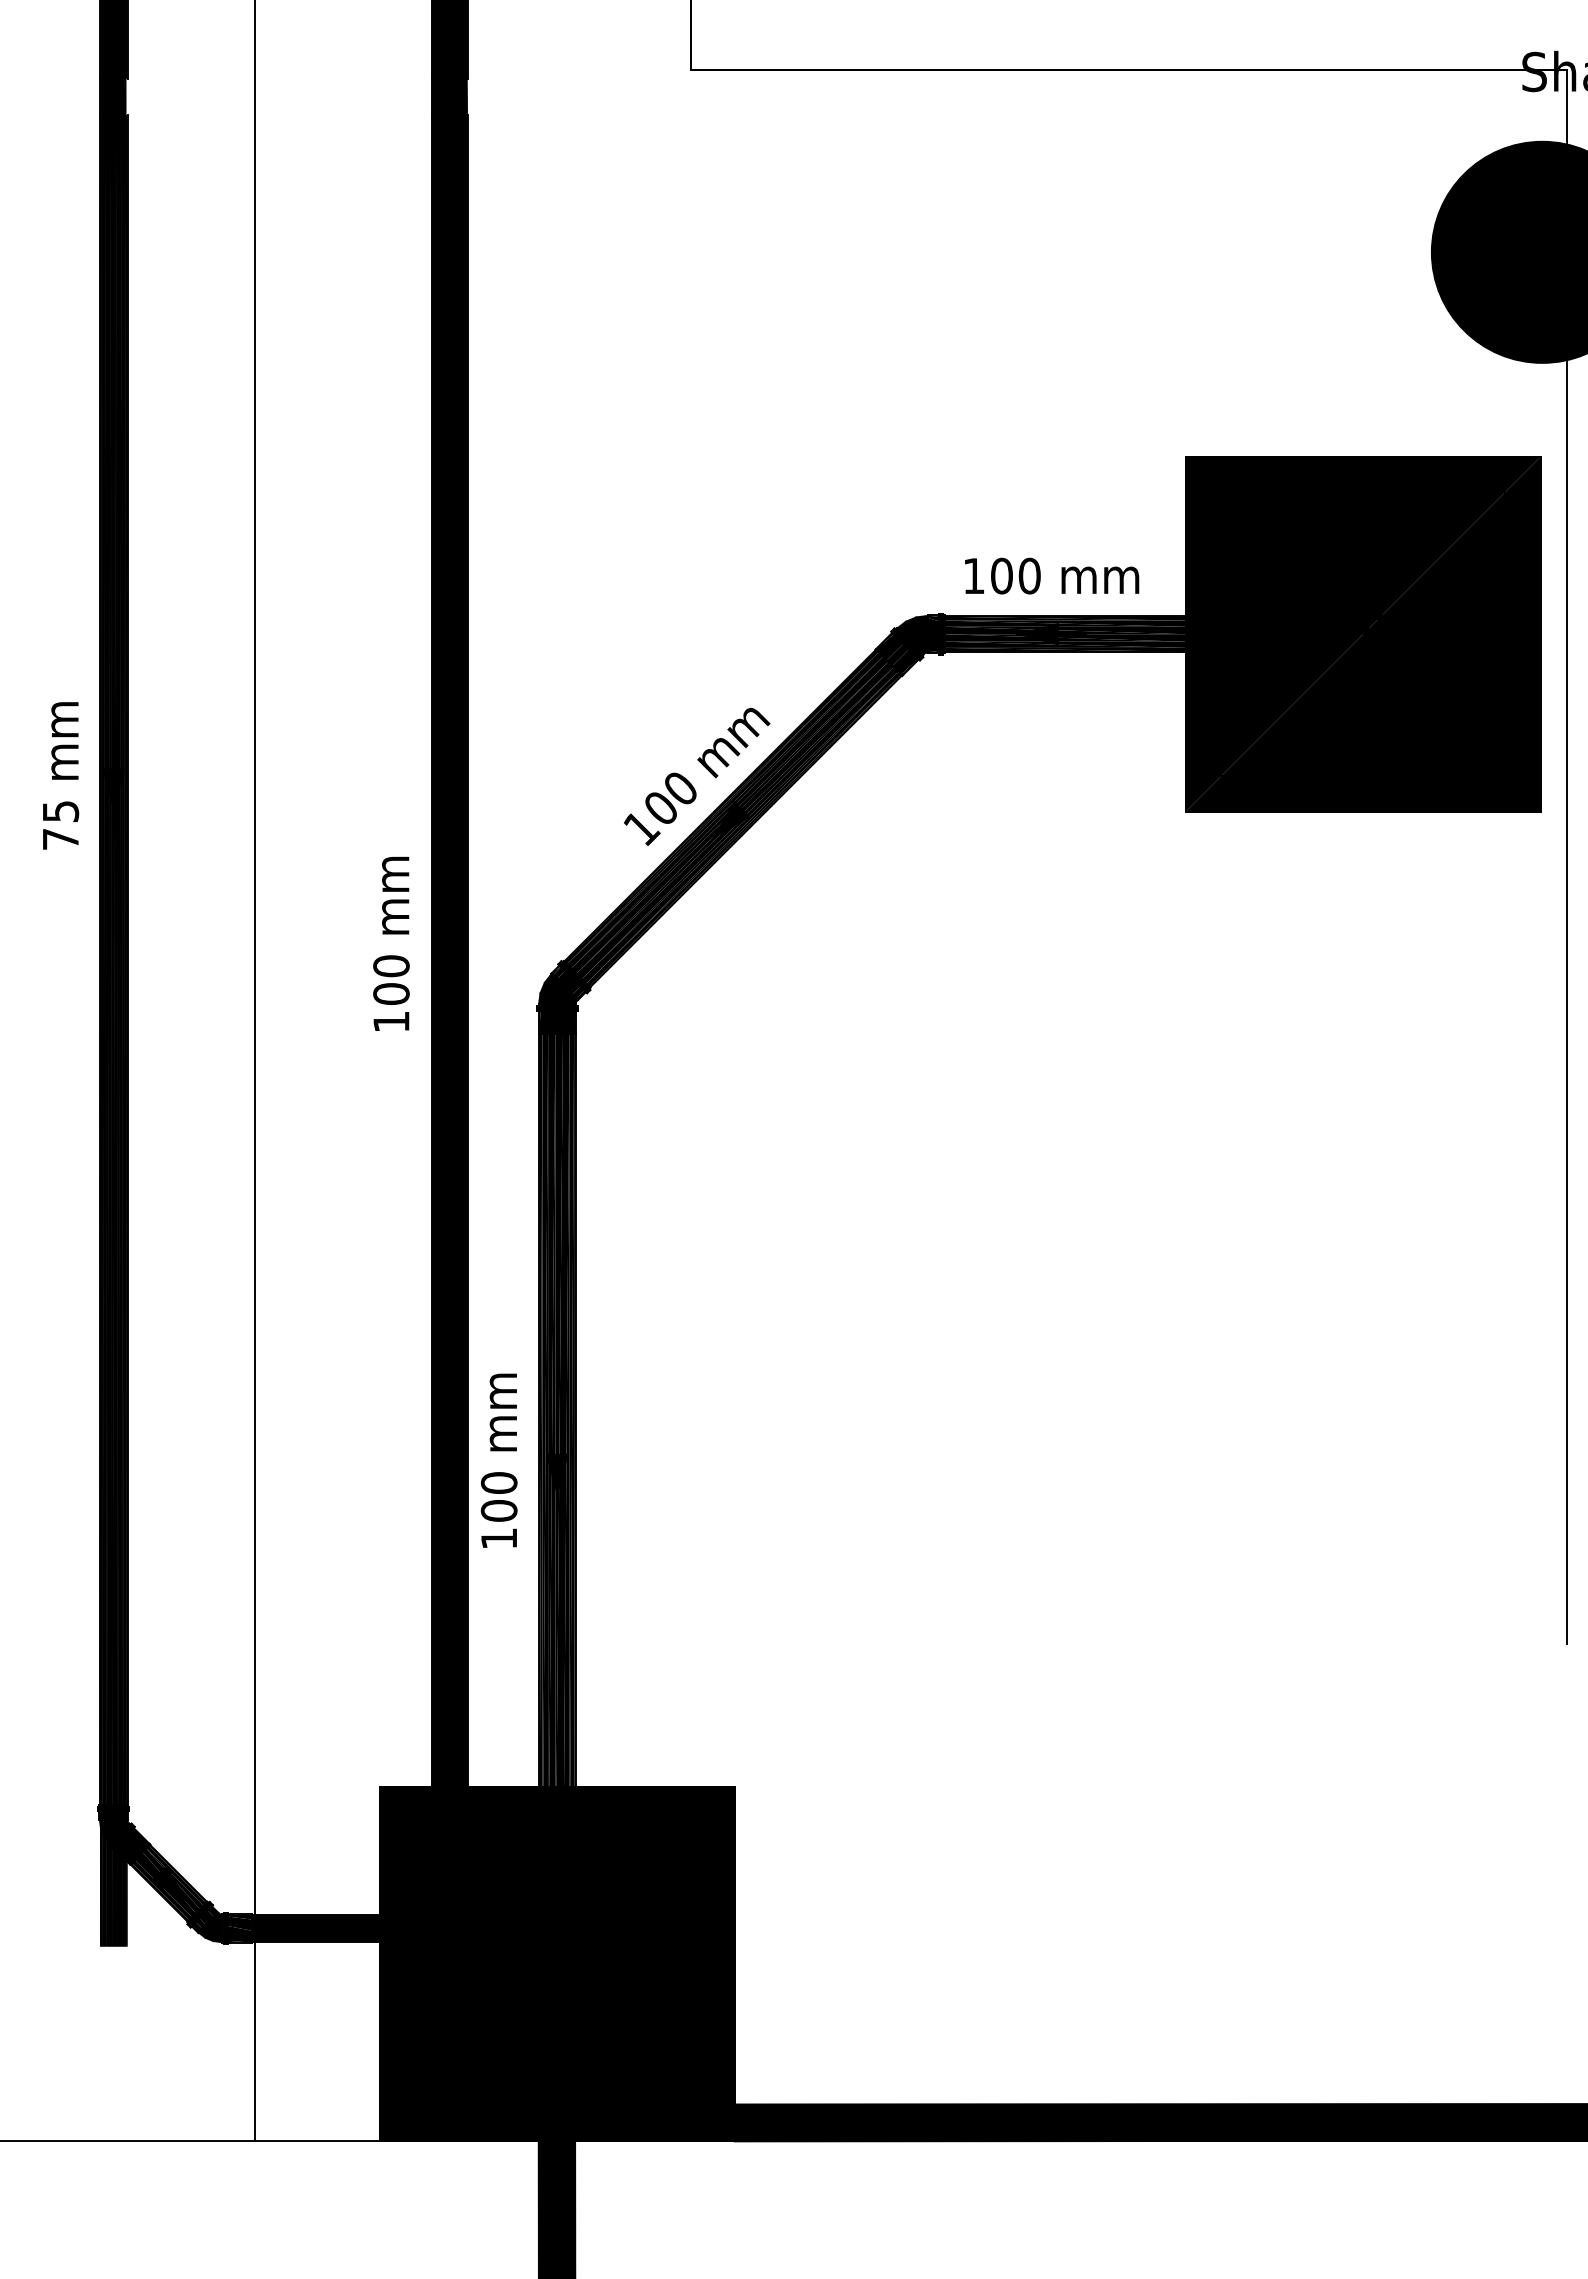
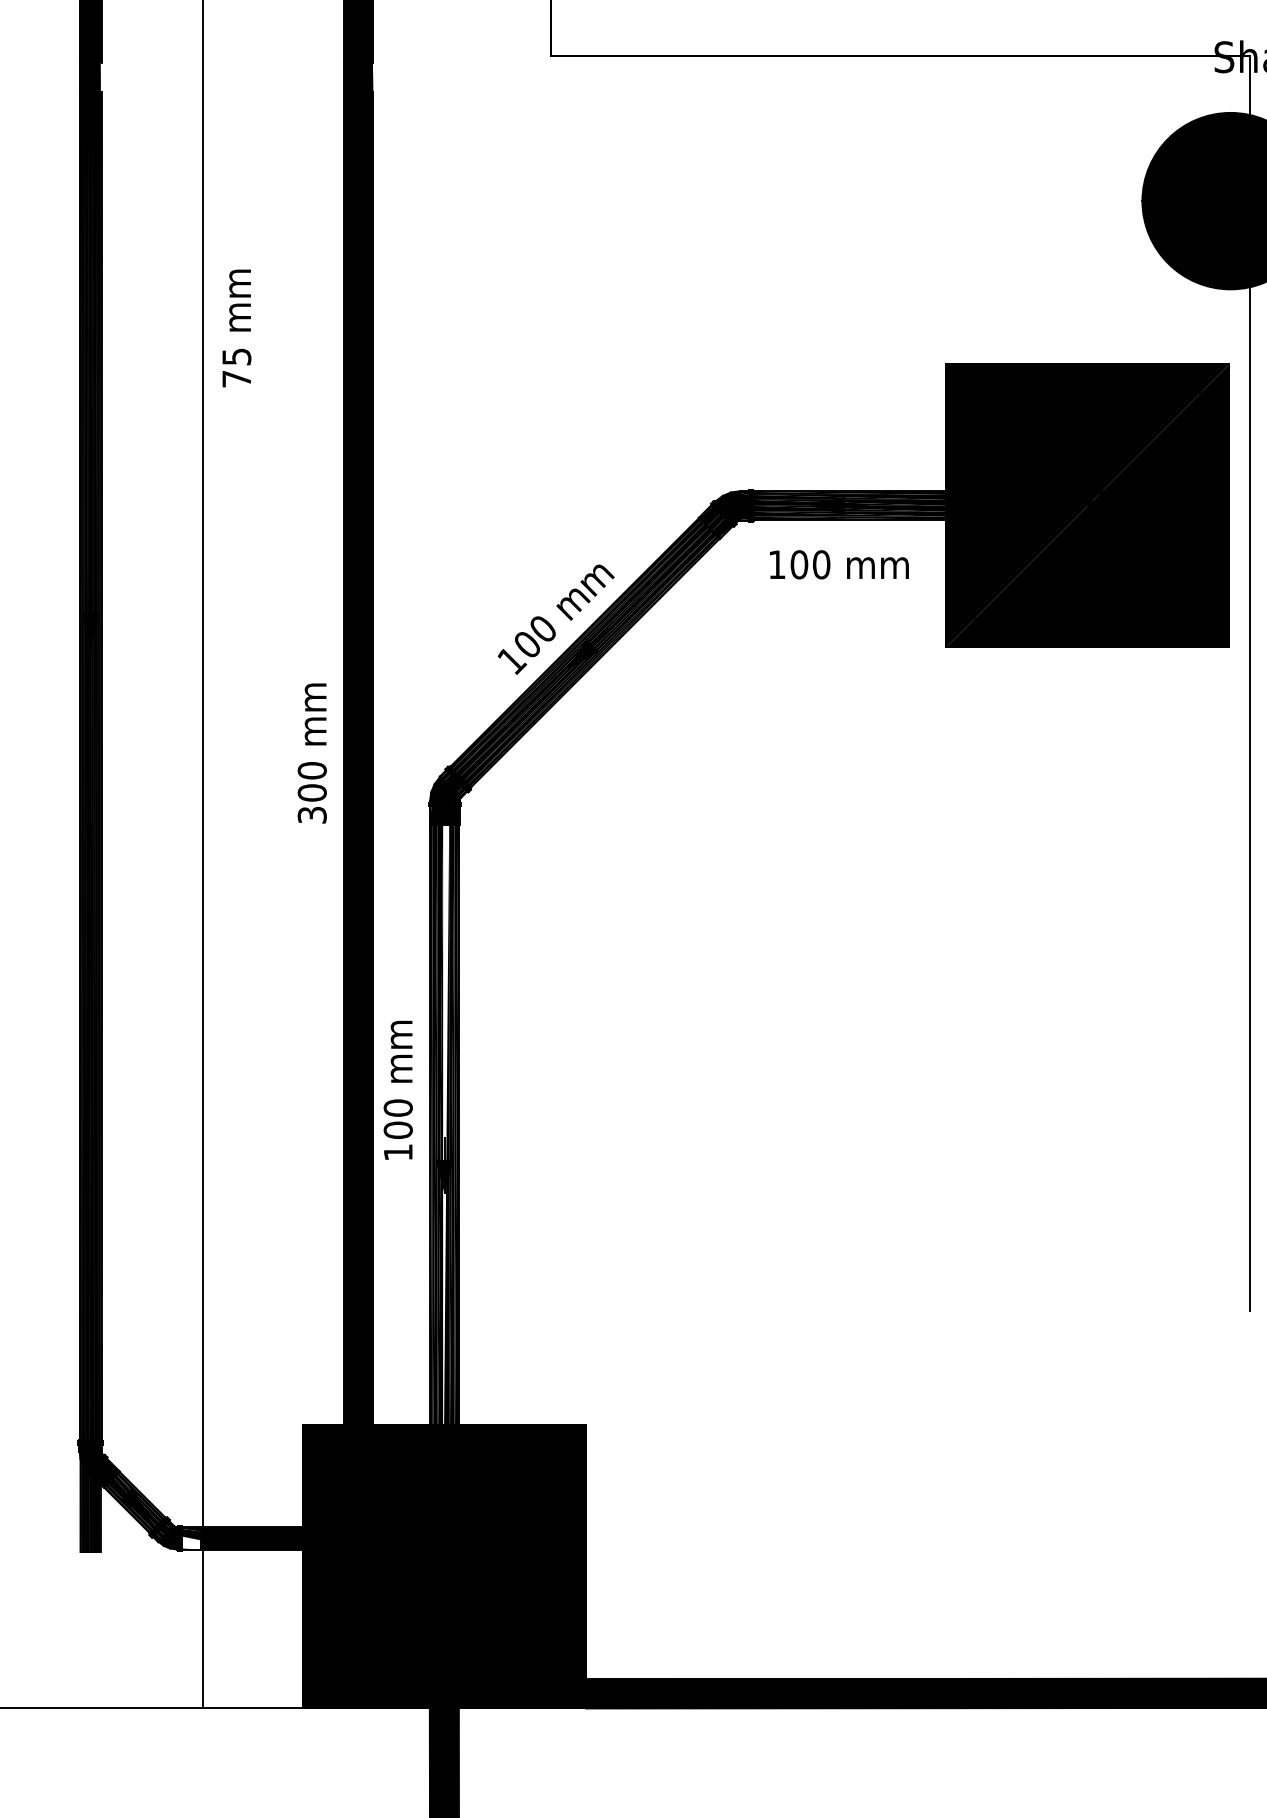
text: (1052, 575) -> (839, 564), moved
text: (61, 775) -> (237, 328), moved
text: (391, 1021) -> (312, 814), 100 -> 300
text: (498, 1460) -> (397, 1090), moved
fill: (558, 1481) -> (445, 1181), removed
fill: (236, 1934) -> (188, 1543), removed

